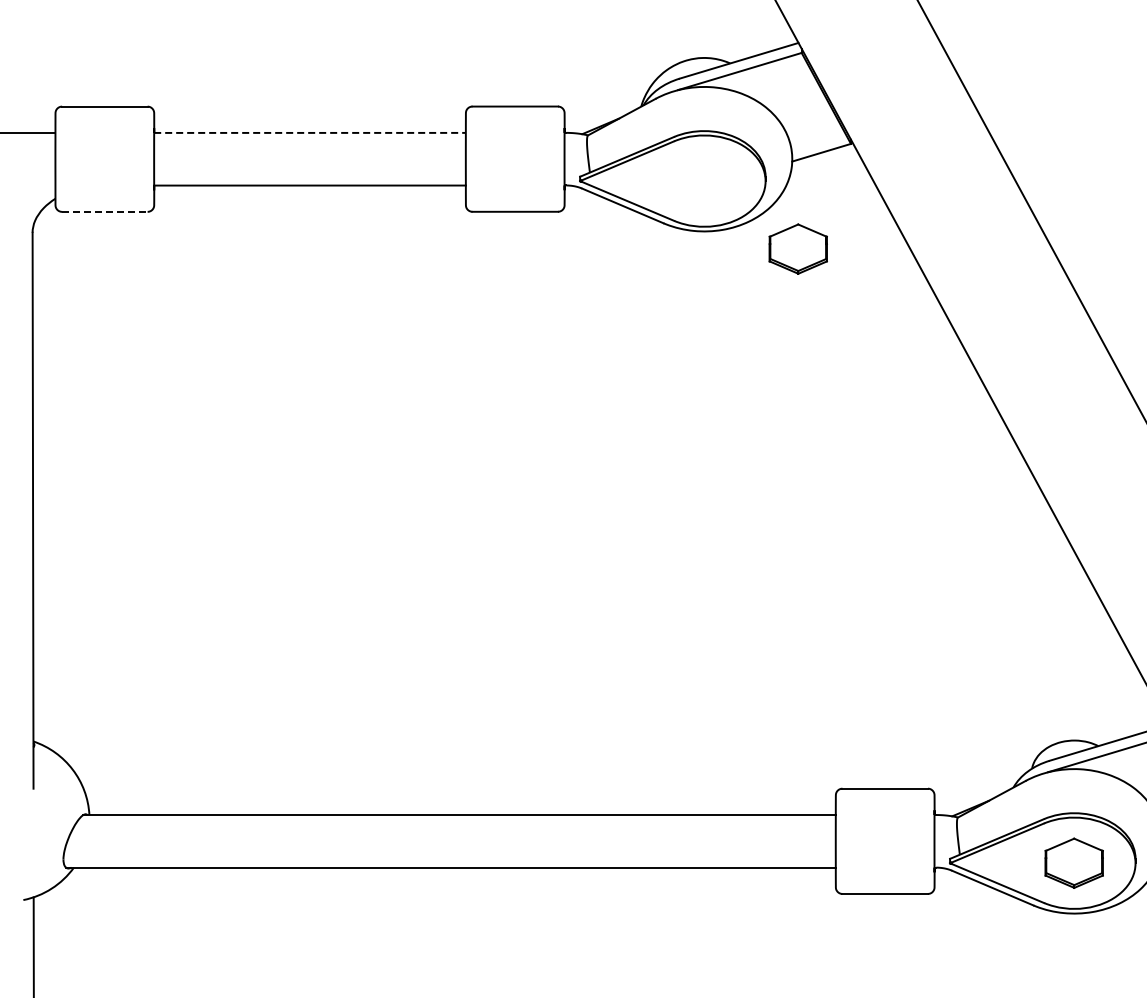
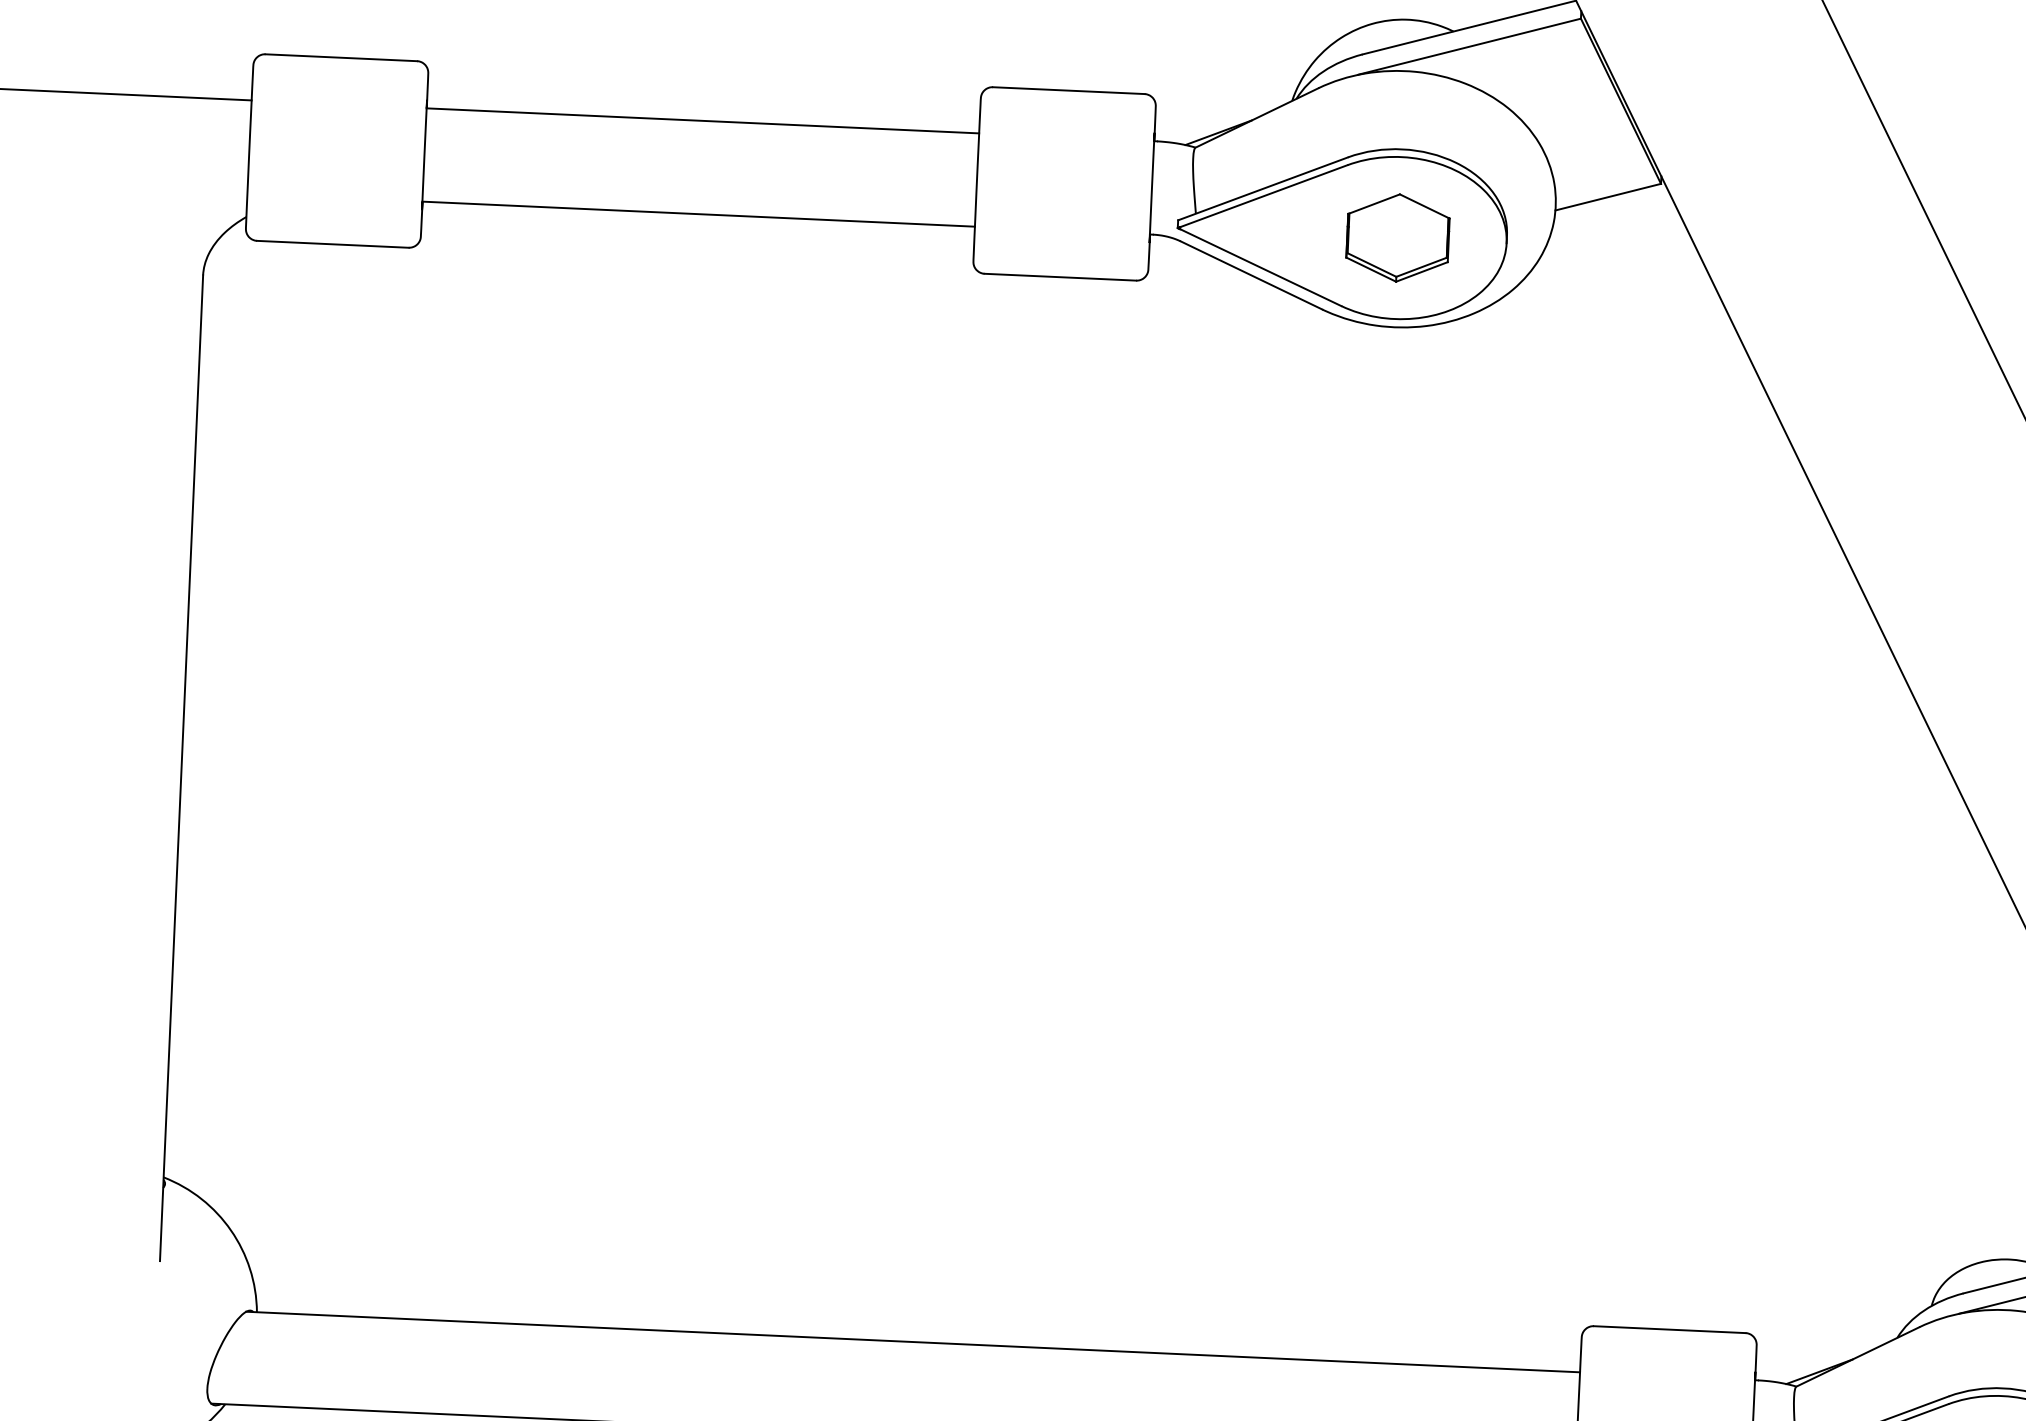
line: (310, 132) -> (703, 120), dashed -> solid
line: (104, 211) -> (332, 243), dashed -> solid
part: (797, 248) -> (1396, 236), moved

